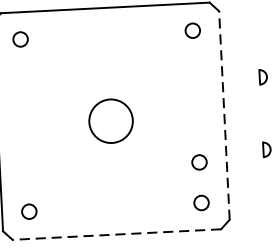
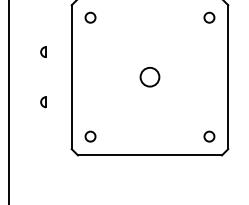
line: (224, 115) -> (228, 77), dashed -> solid
circle: (110, 120) -> (149, 76), size x0.62
circle: (199, 162) -> (209, 108), removed
line: (116, 234) -> (149, 155), dashed -> solid

